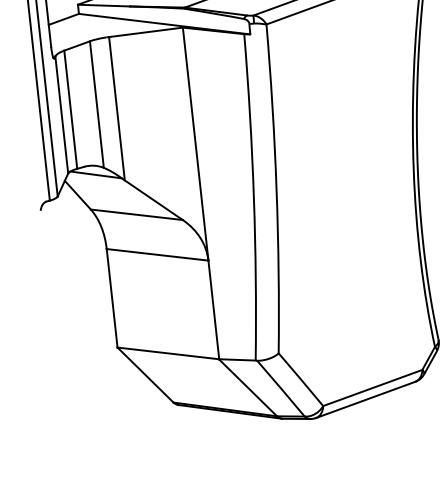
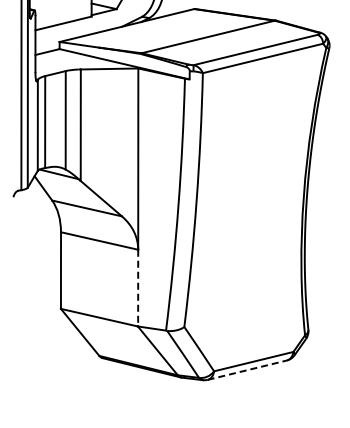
line: (214, 310) -> (138, 288), solid -> dashed
line: (366, 400) -> (247, 370), solid -> dashed

